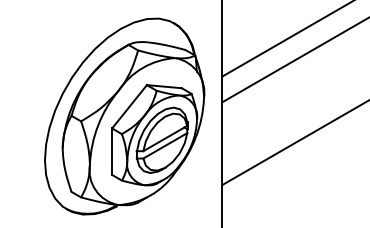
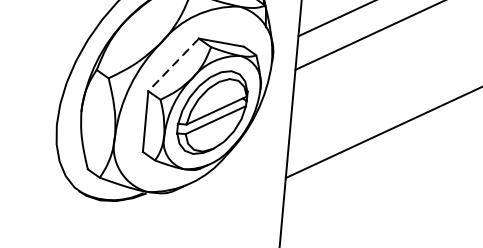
line: (129, 106) -> (173, 64), solid -> dashed

